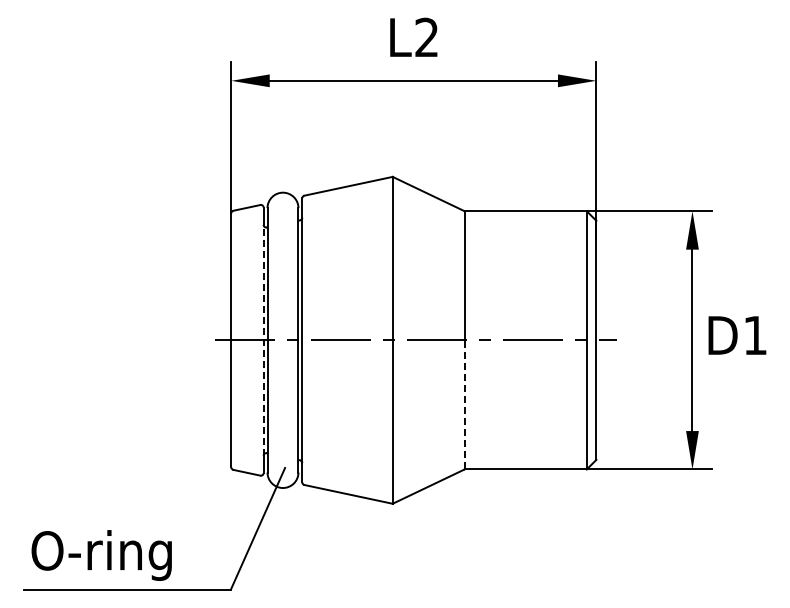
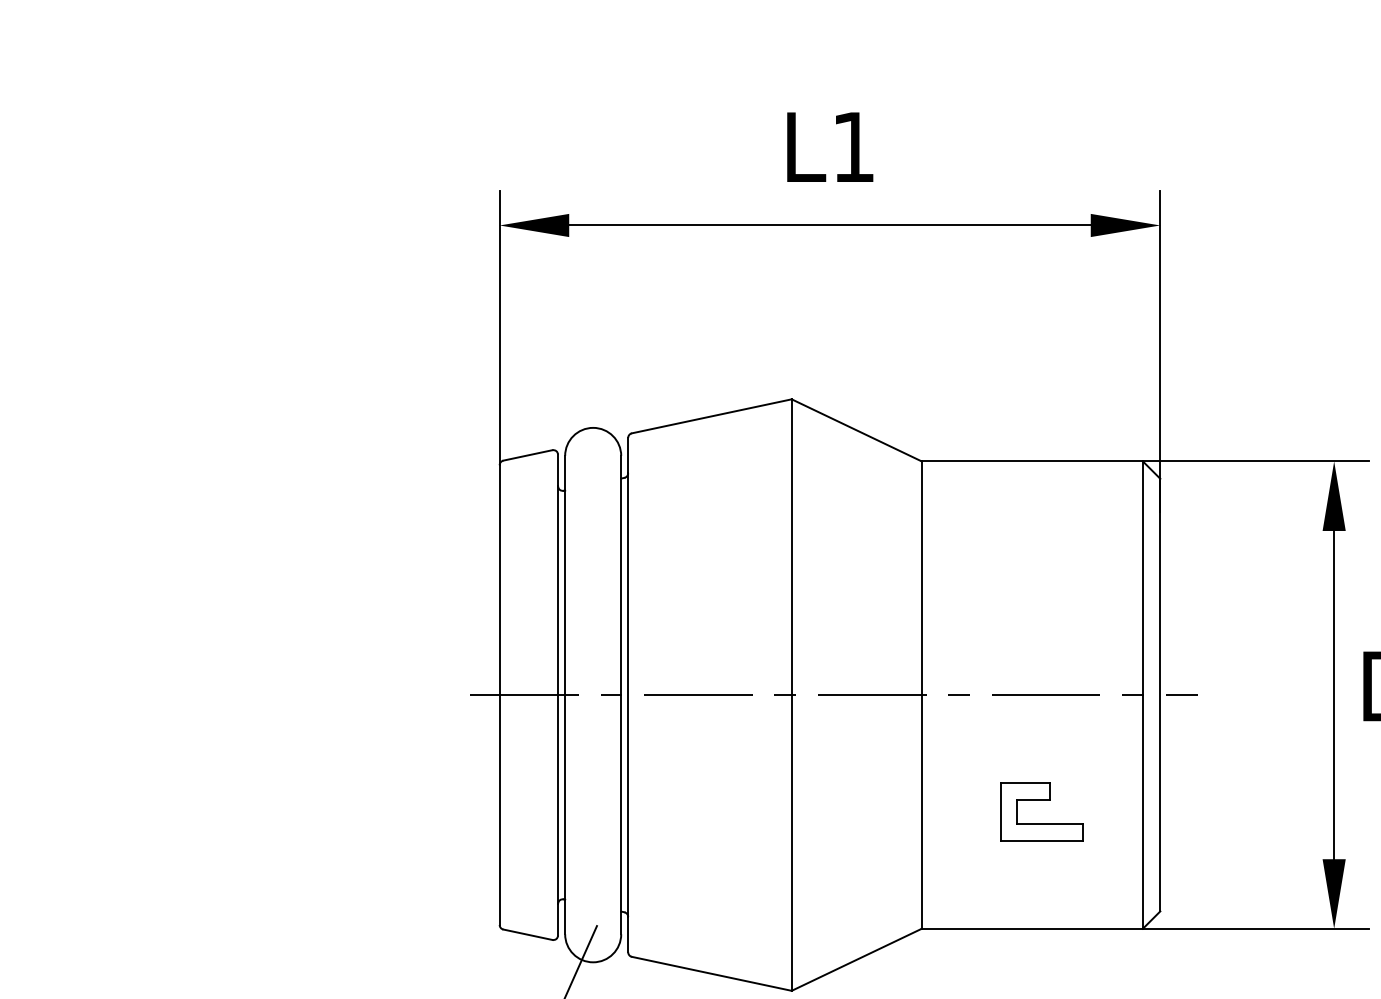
text: (426, 36) -> (852, 145), L2 -> L1
line: (263, 339) -> (557, 693), dashed -> solid
line: (464, 404) -> (921, 811), dashed -> solid
part: (530, 404) -> (1041, 811), added

